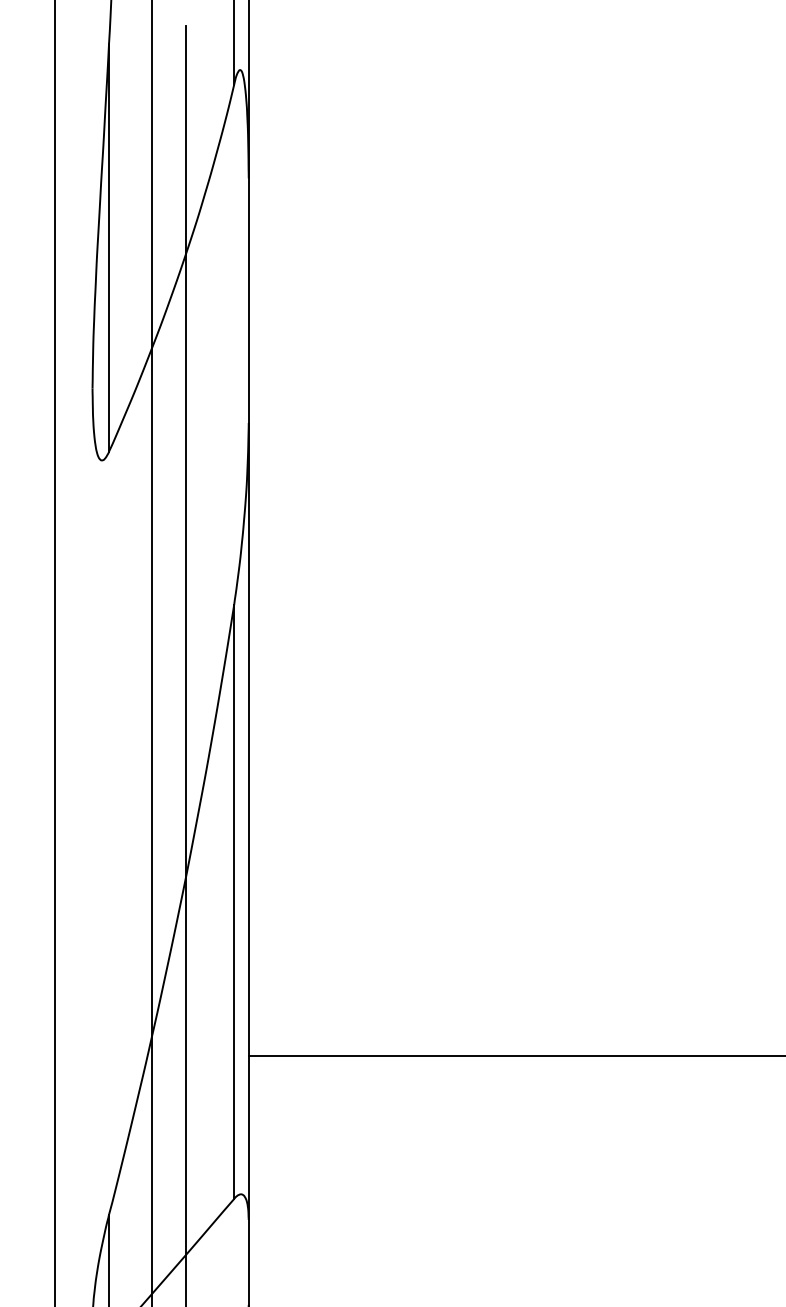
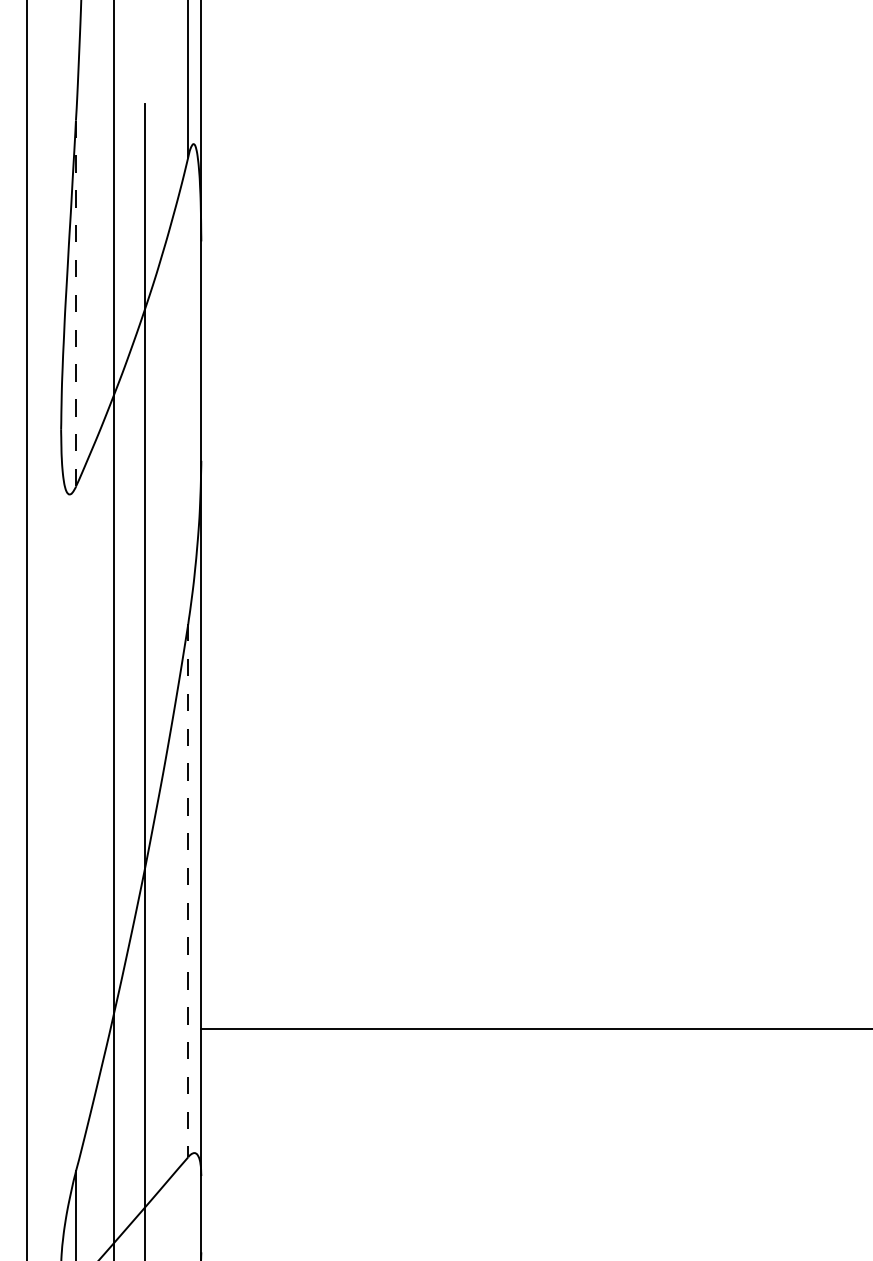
line: (108, 248) -> (75, 304), solid -> dashed
line: (234, 901) -> (188, 890), solid -> dashed

